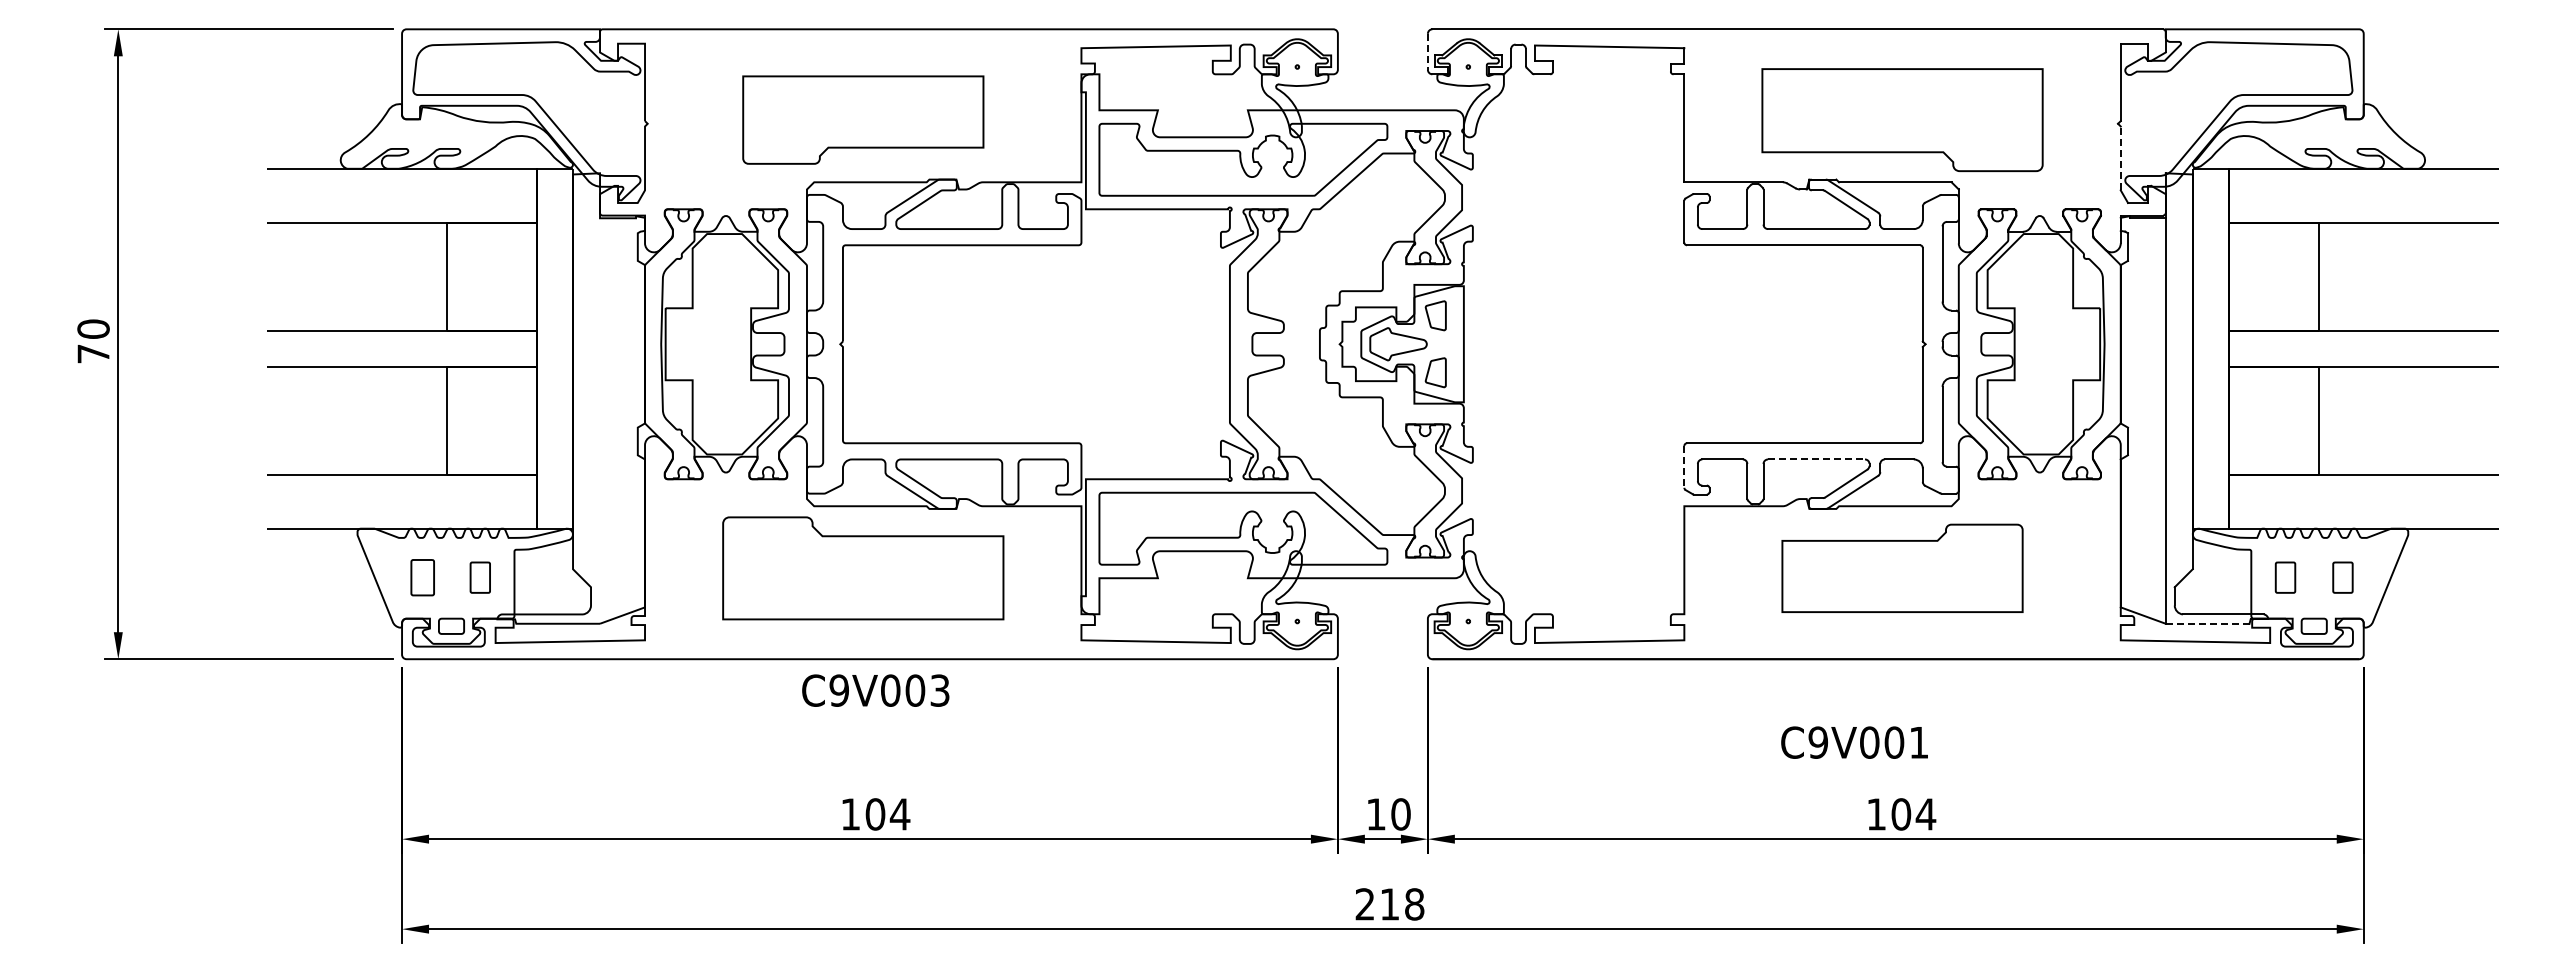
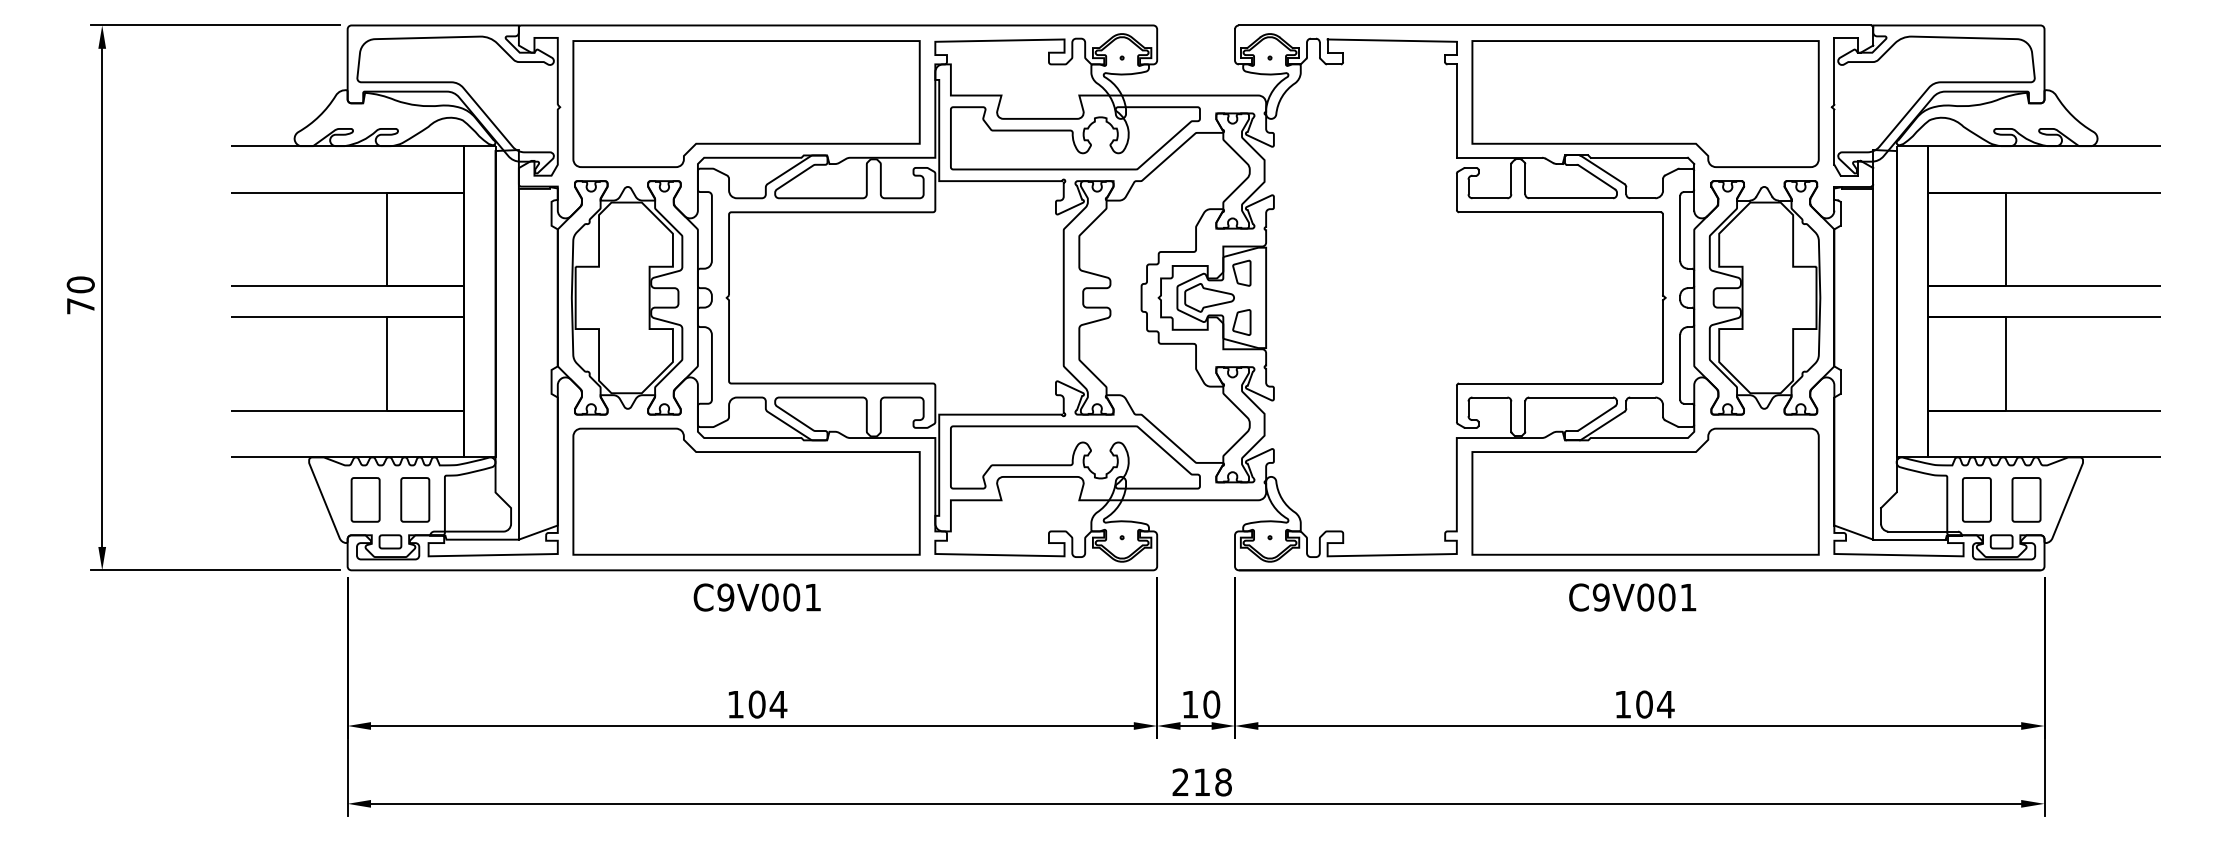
line: (1427, 51) -> (1234, 44), dashed -> solid
part: (863, 119) -> (746, 103), size x1.67
part: (1902, 119) -> (1645, 103), size x1.43
line: (2120, 158) -> (1834, 137), dashed -> solid
line: (600, 420) -> (519, 363), added
line: (1817, 459) -> (1572, 397), dashed -> solid
line: (1684, 466) -> (1456, 403), dashed -> solid
part: (863, 568) -> (746, 491), size x1.43
part: (1902, 568) -> (1645, 491), size x1.67
part: (422, 577) -> (365, 499), size x1.43
part: (480, 577) -> (415, 499), size x1.67
part: (2285, 577) -> (1976, 499), size x1.67
part: (2342, 577) -> (2026, 499), size x1.67
line: (2207, 623) -> (1909, 539), dashed -> solid
text: (939, 690) -> (812, 597), C9V003 -> C9V001
text: (1854, 742) -> (1632, 597), moved

